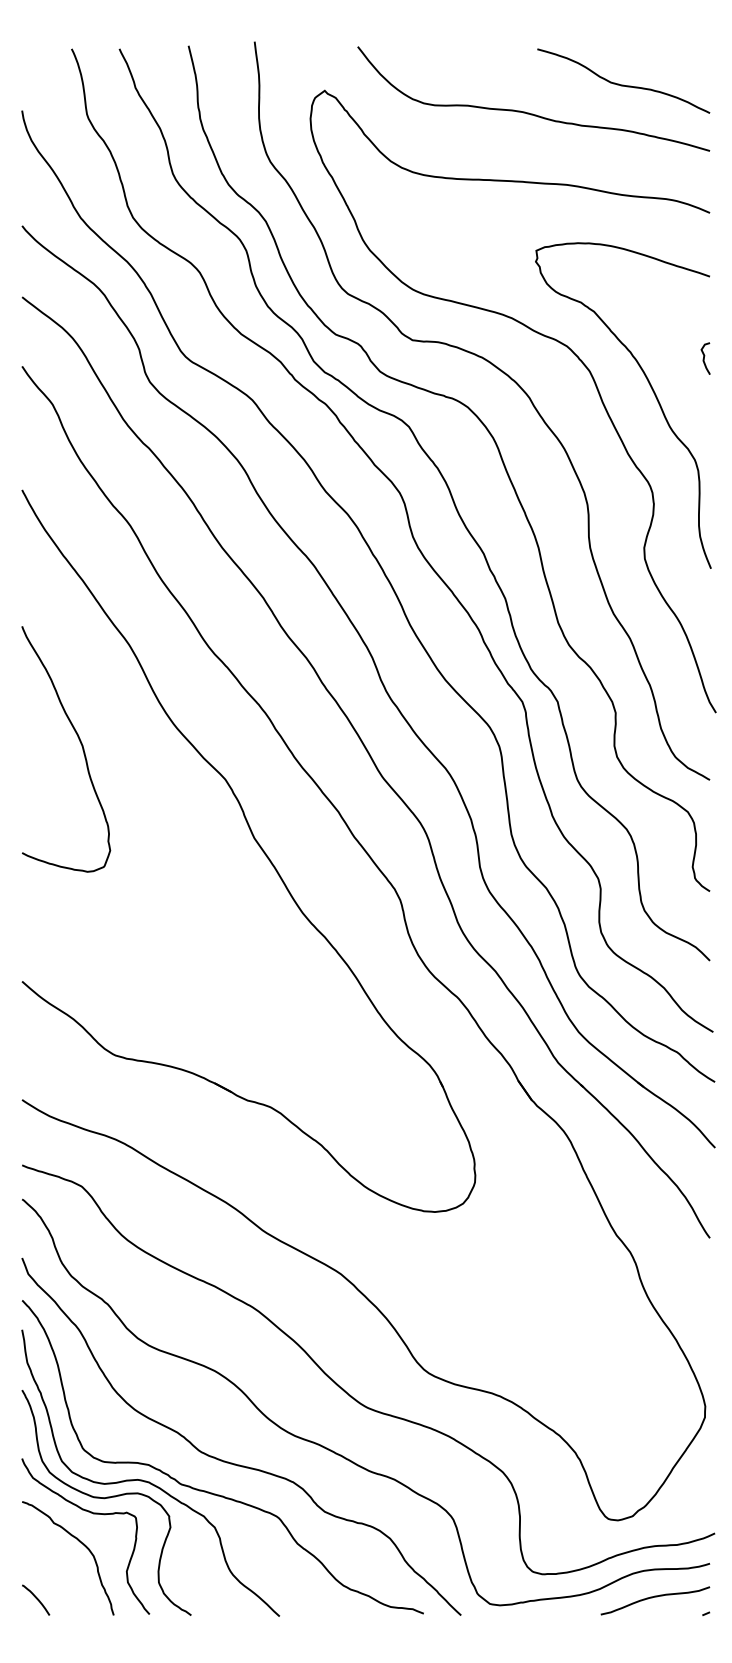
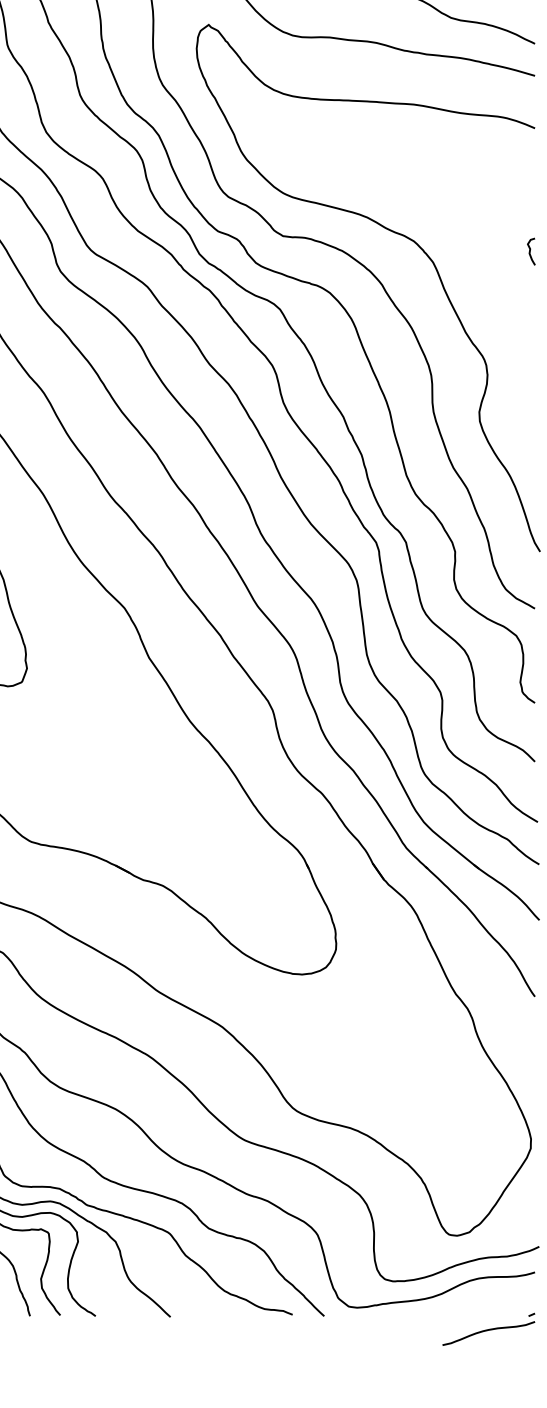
curve: (652, 391) -> (486, 279), removed
curve: (655, 1597) -> (488, 1330), moved

